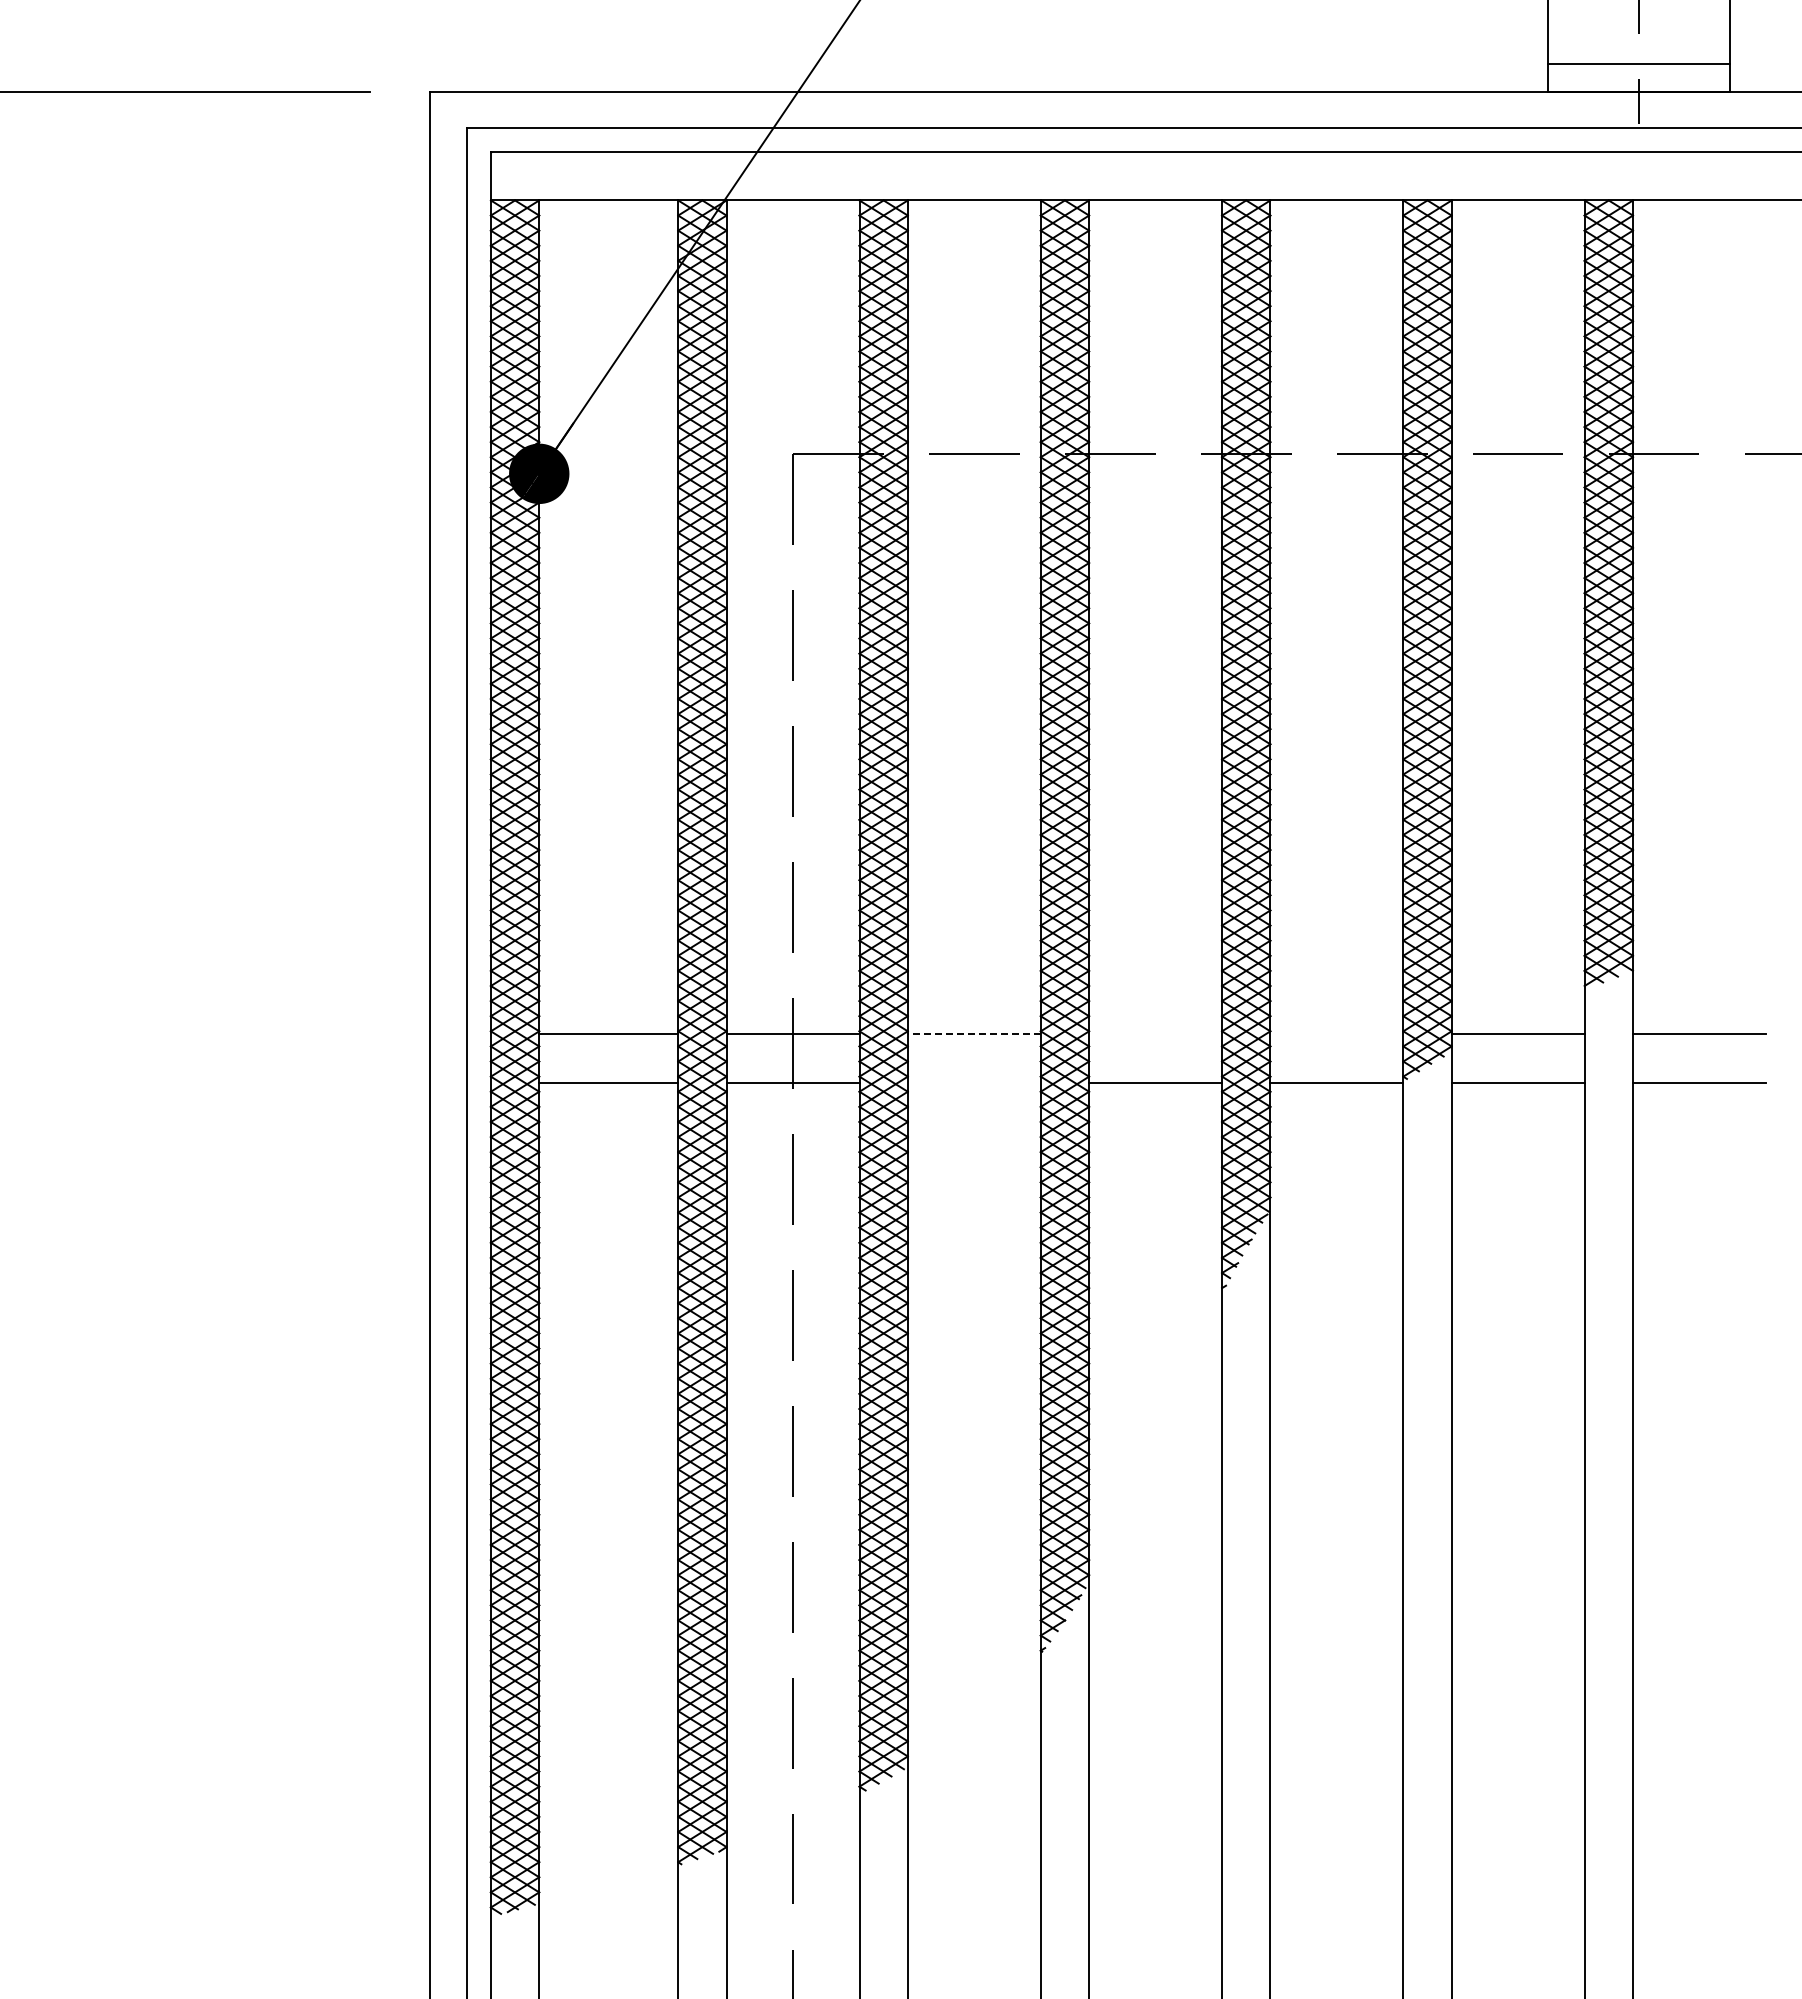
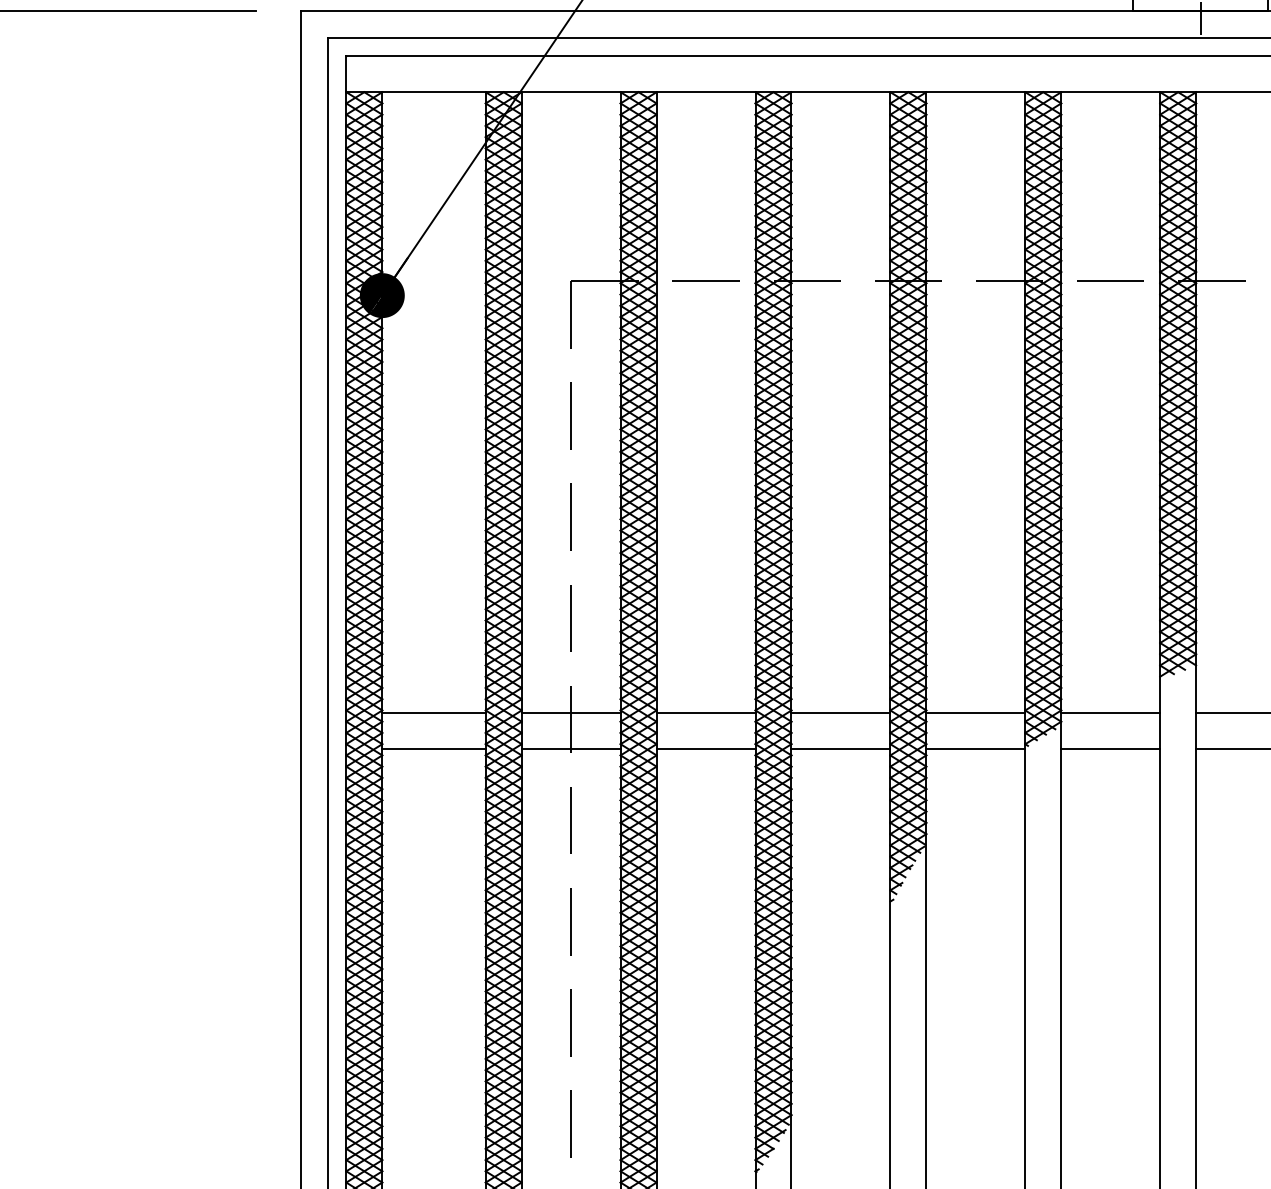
line: (973, 1034) -> (705, 712), dashed -> solid
line: (1155, 1034) -> (840, 712), added
line: (1336, 1034) -> (975, 712), added
line: (973, 1082) -> (705, 748), added

